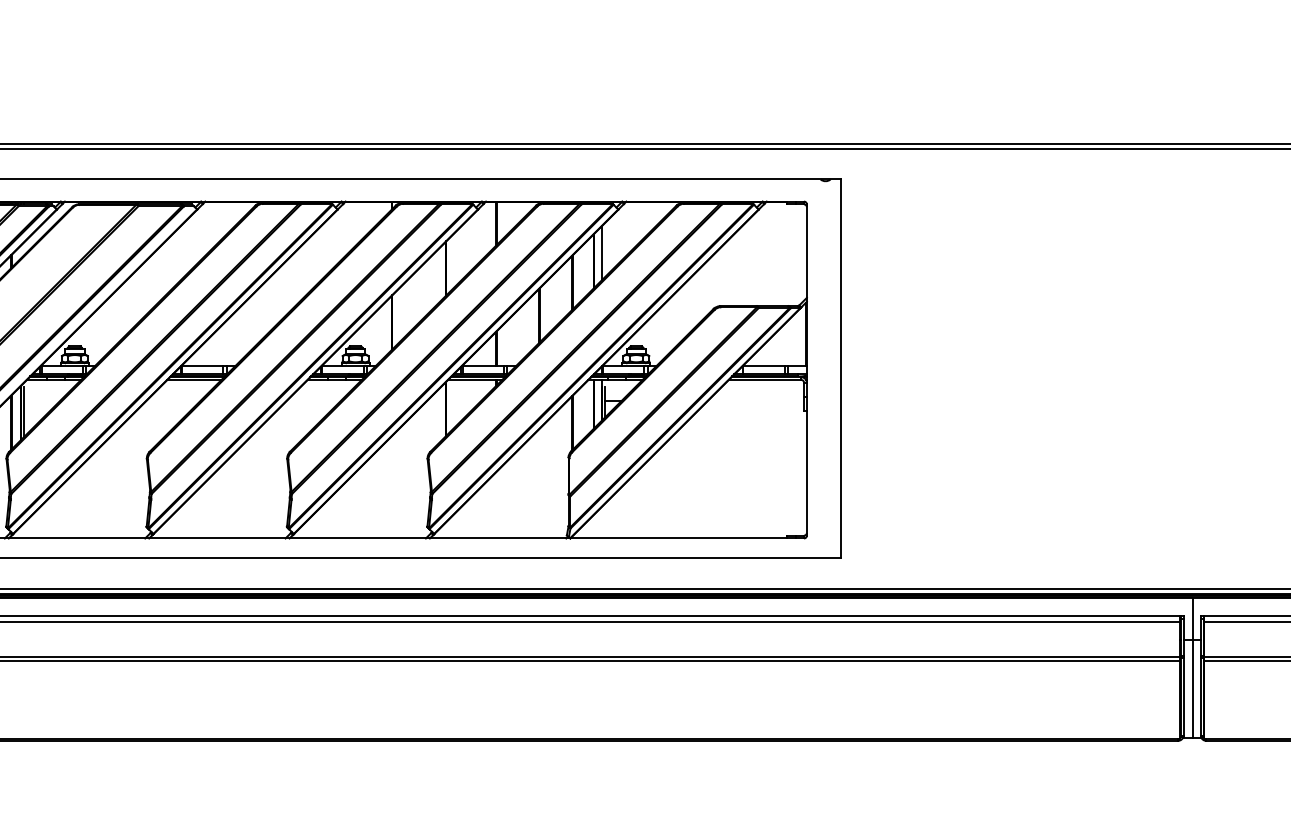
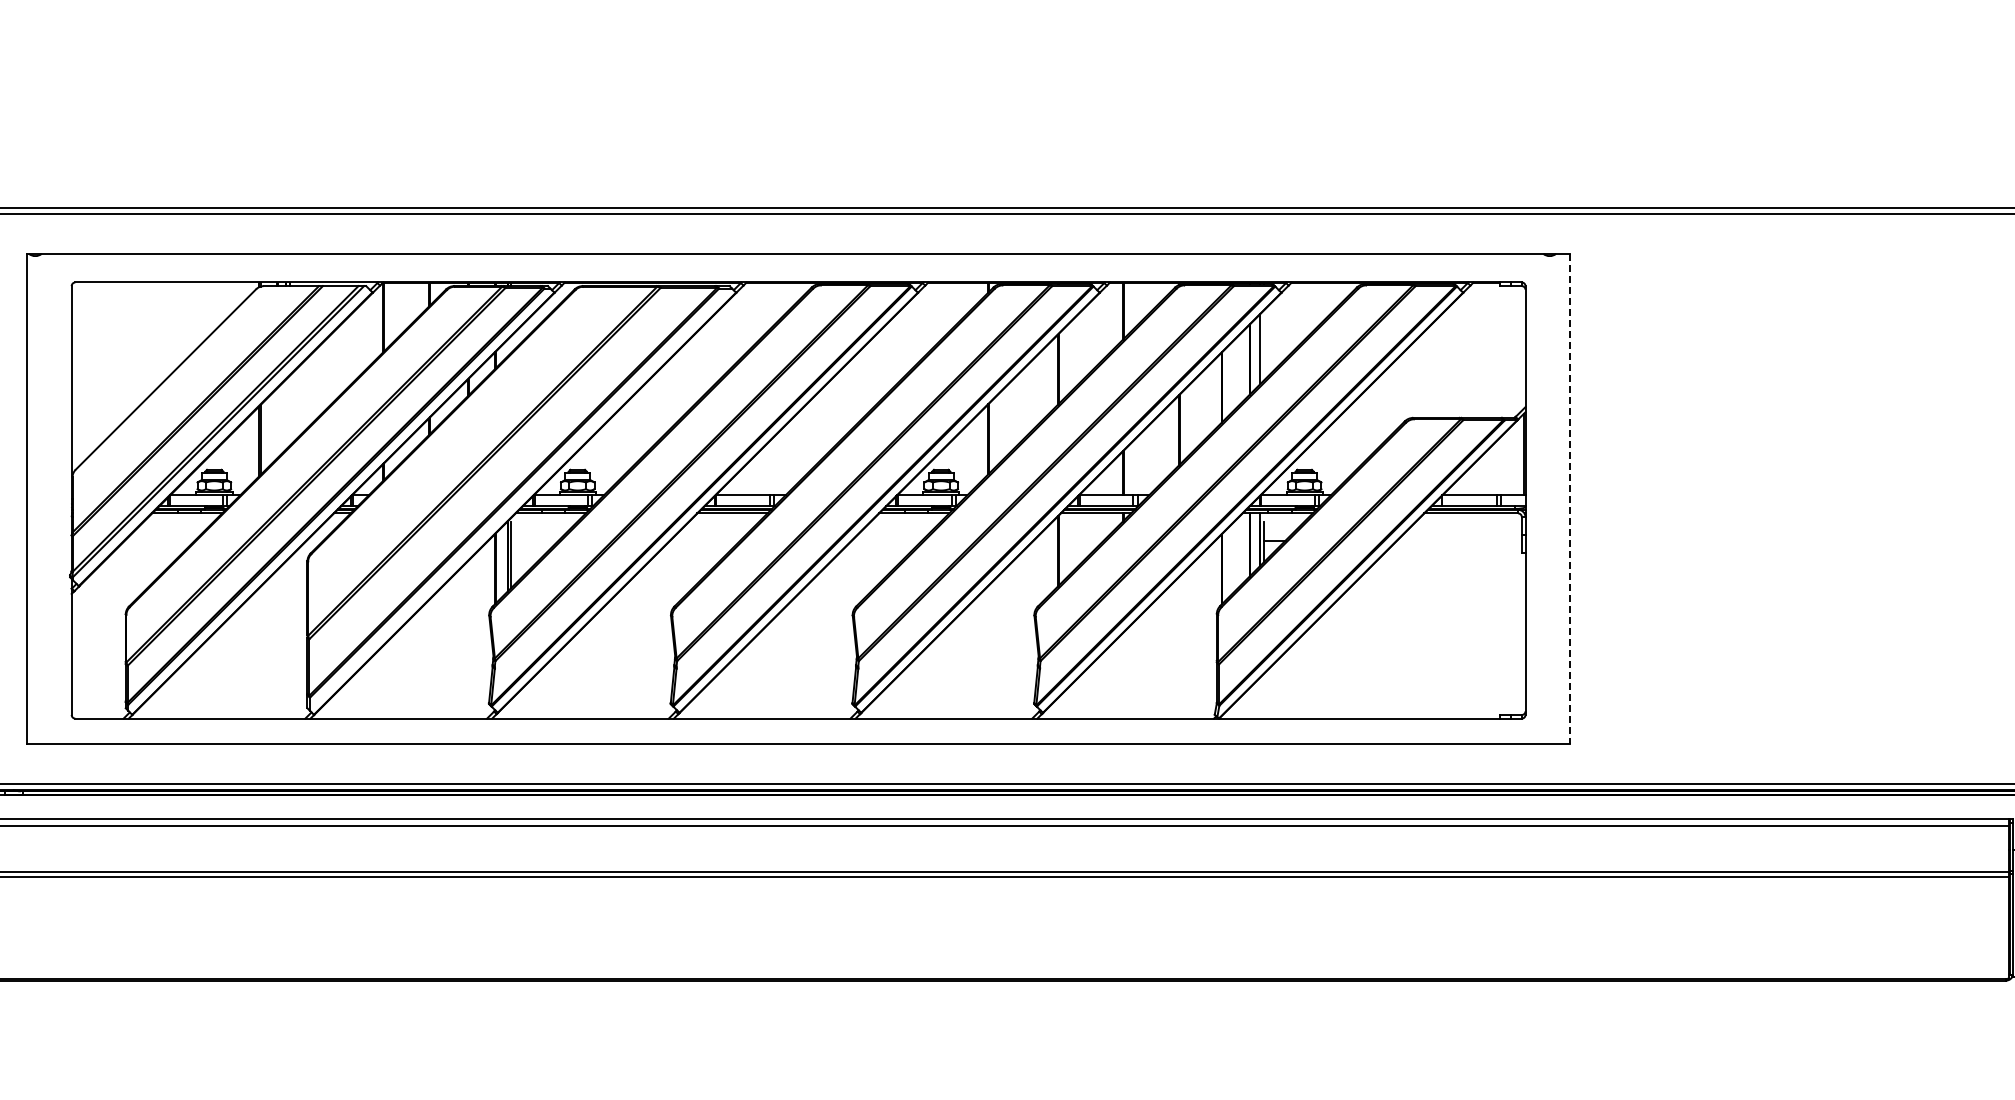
line: (841, 369) -> (1570, 499), solid -> dashed

